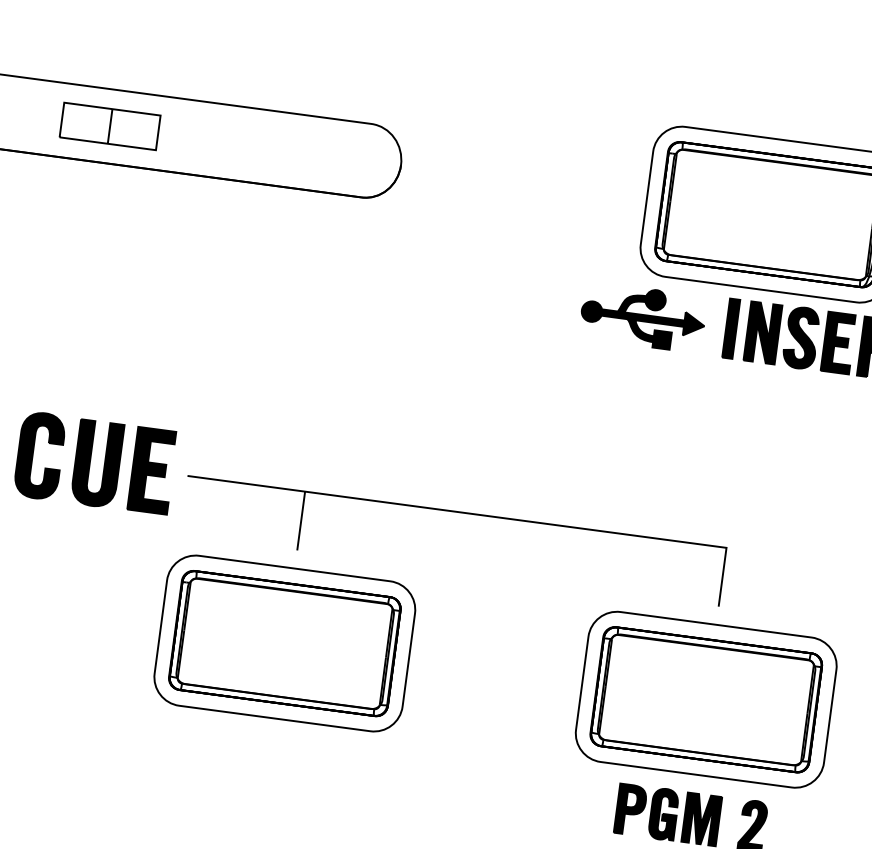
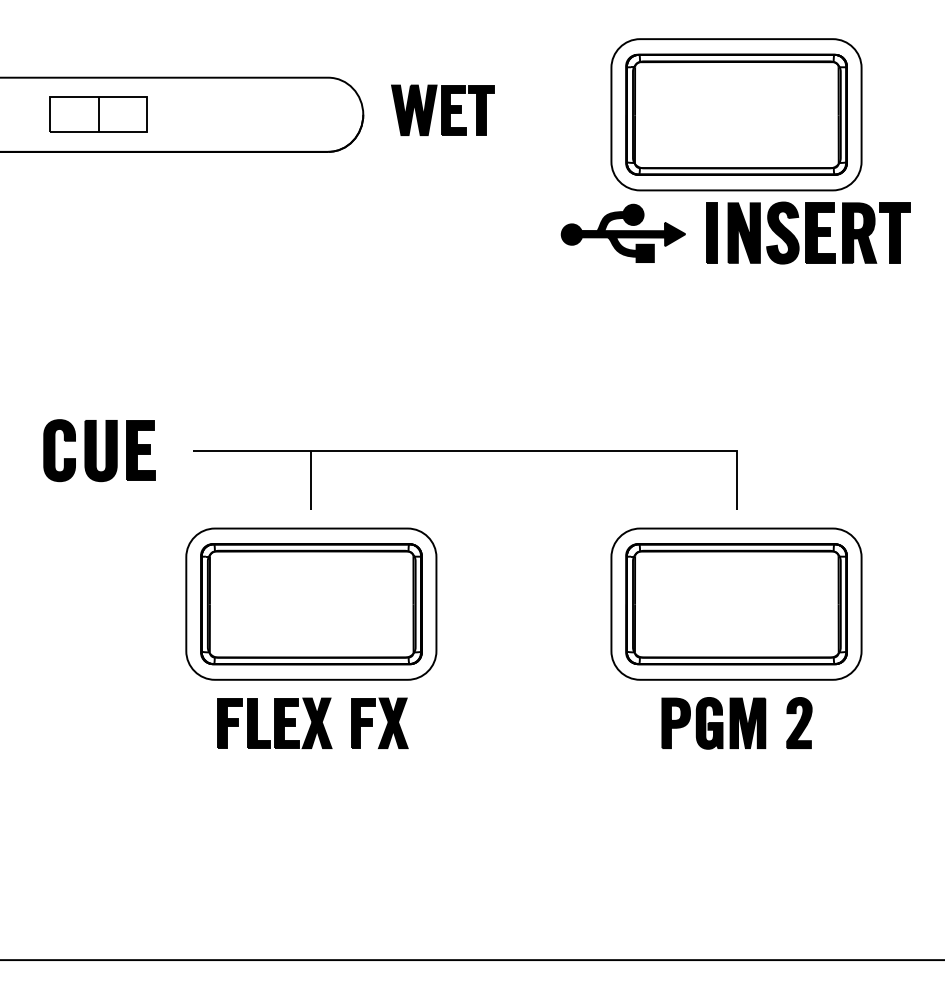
part: (109, 126) -> (98, 114), moved
part: (480, 170) -> (442, 109), added
part: (95, 463) -> (99, 450), size x0.71
part: (270, 760) -> (312, 722), added

